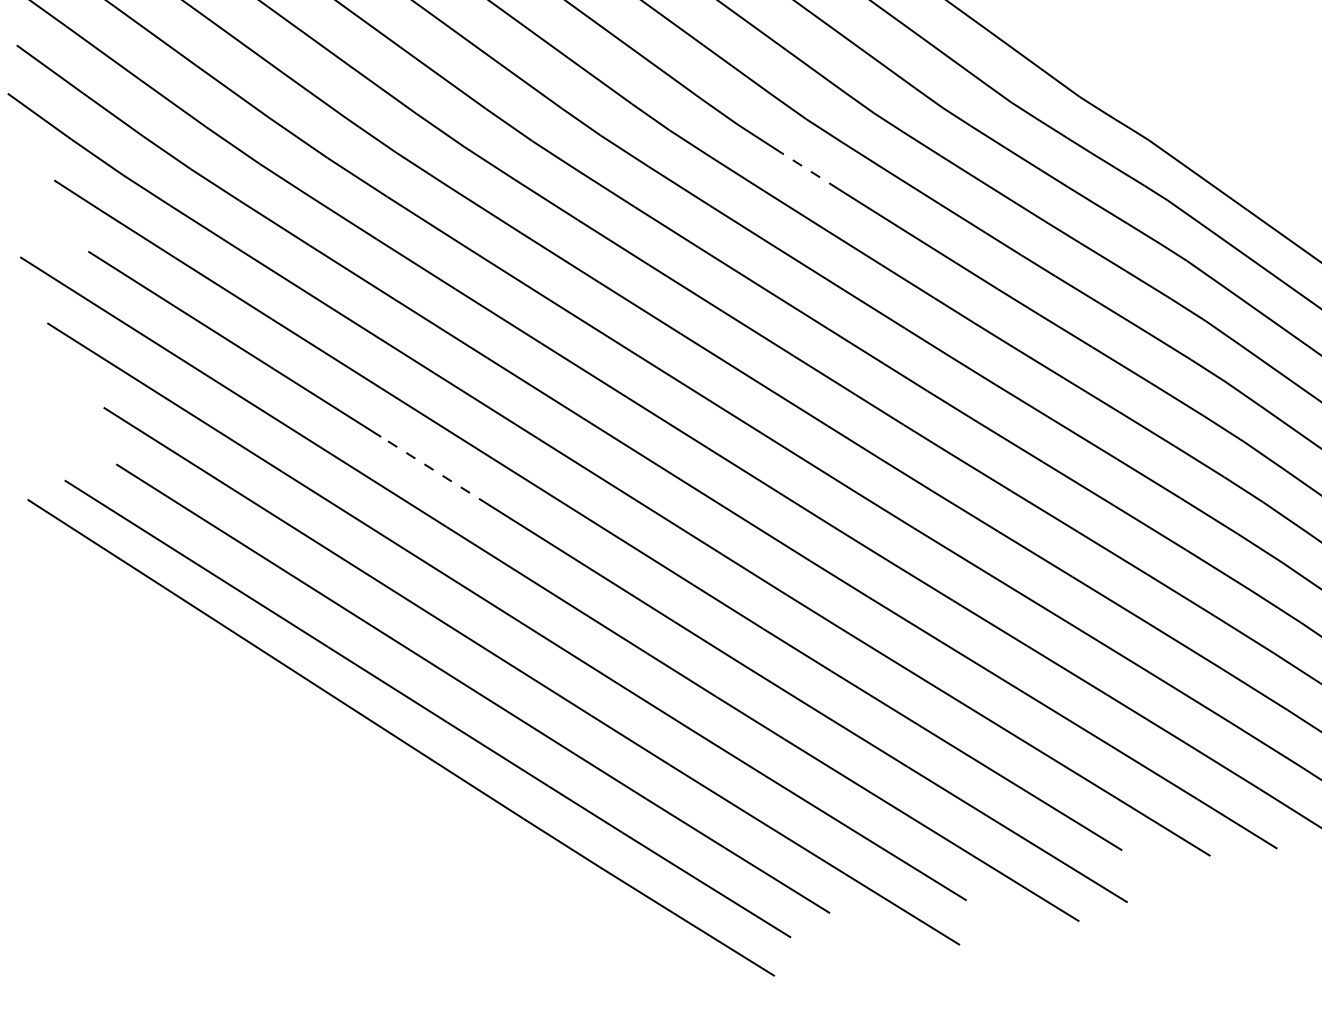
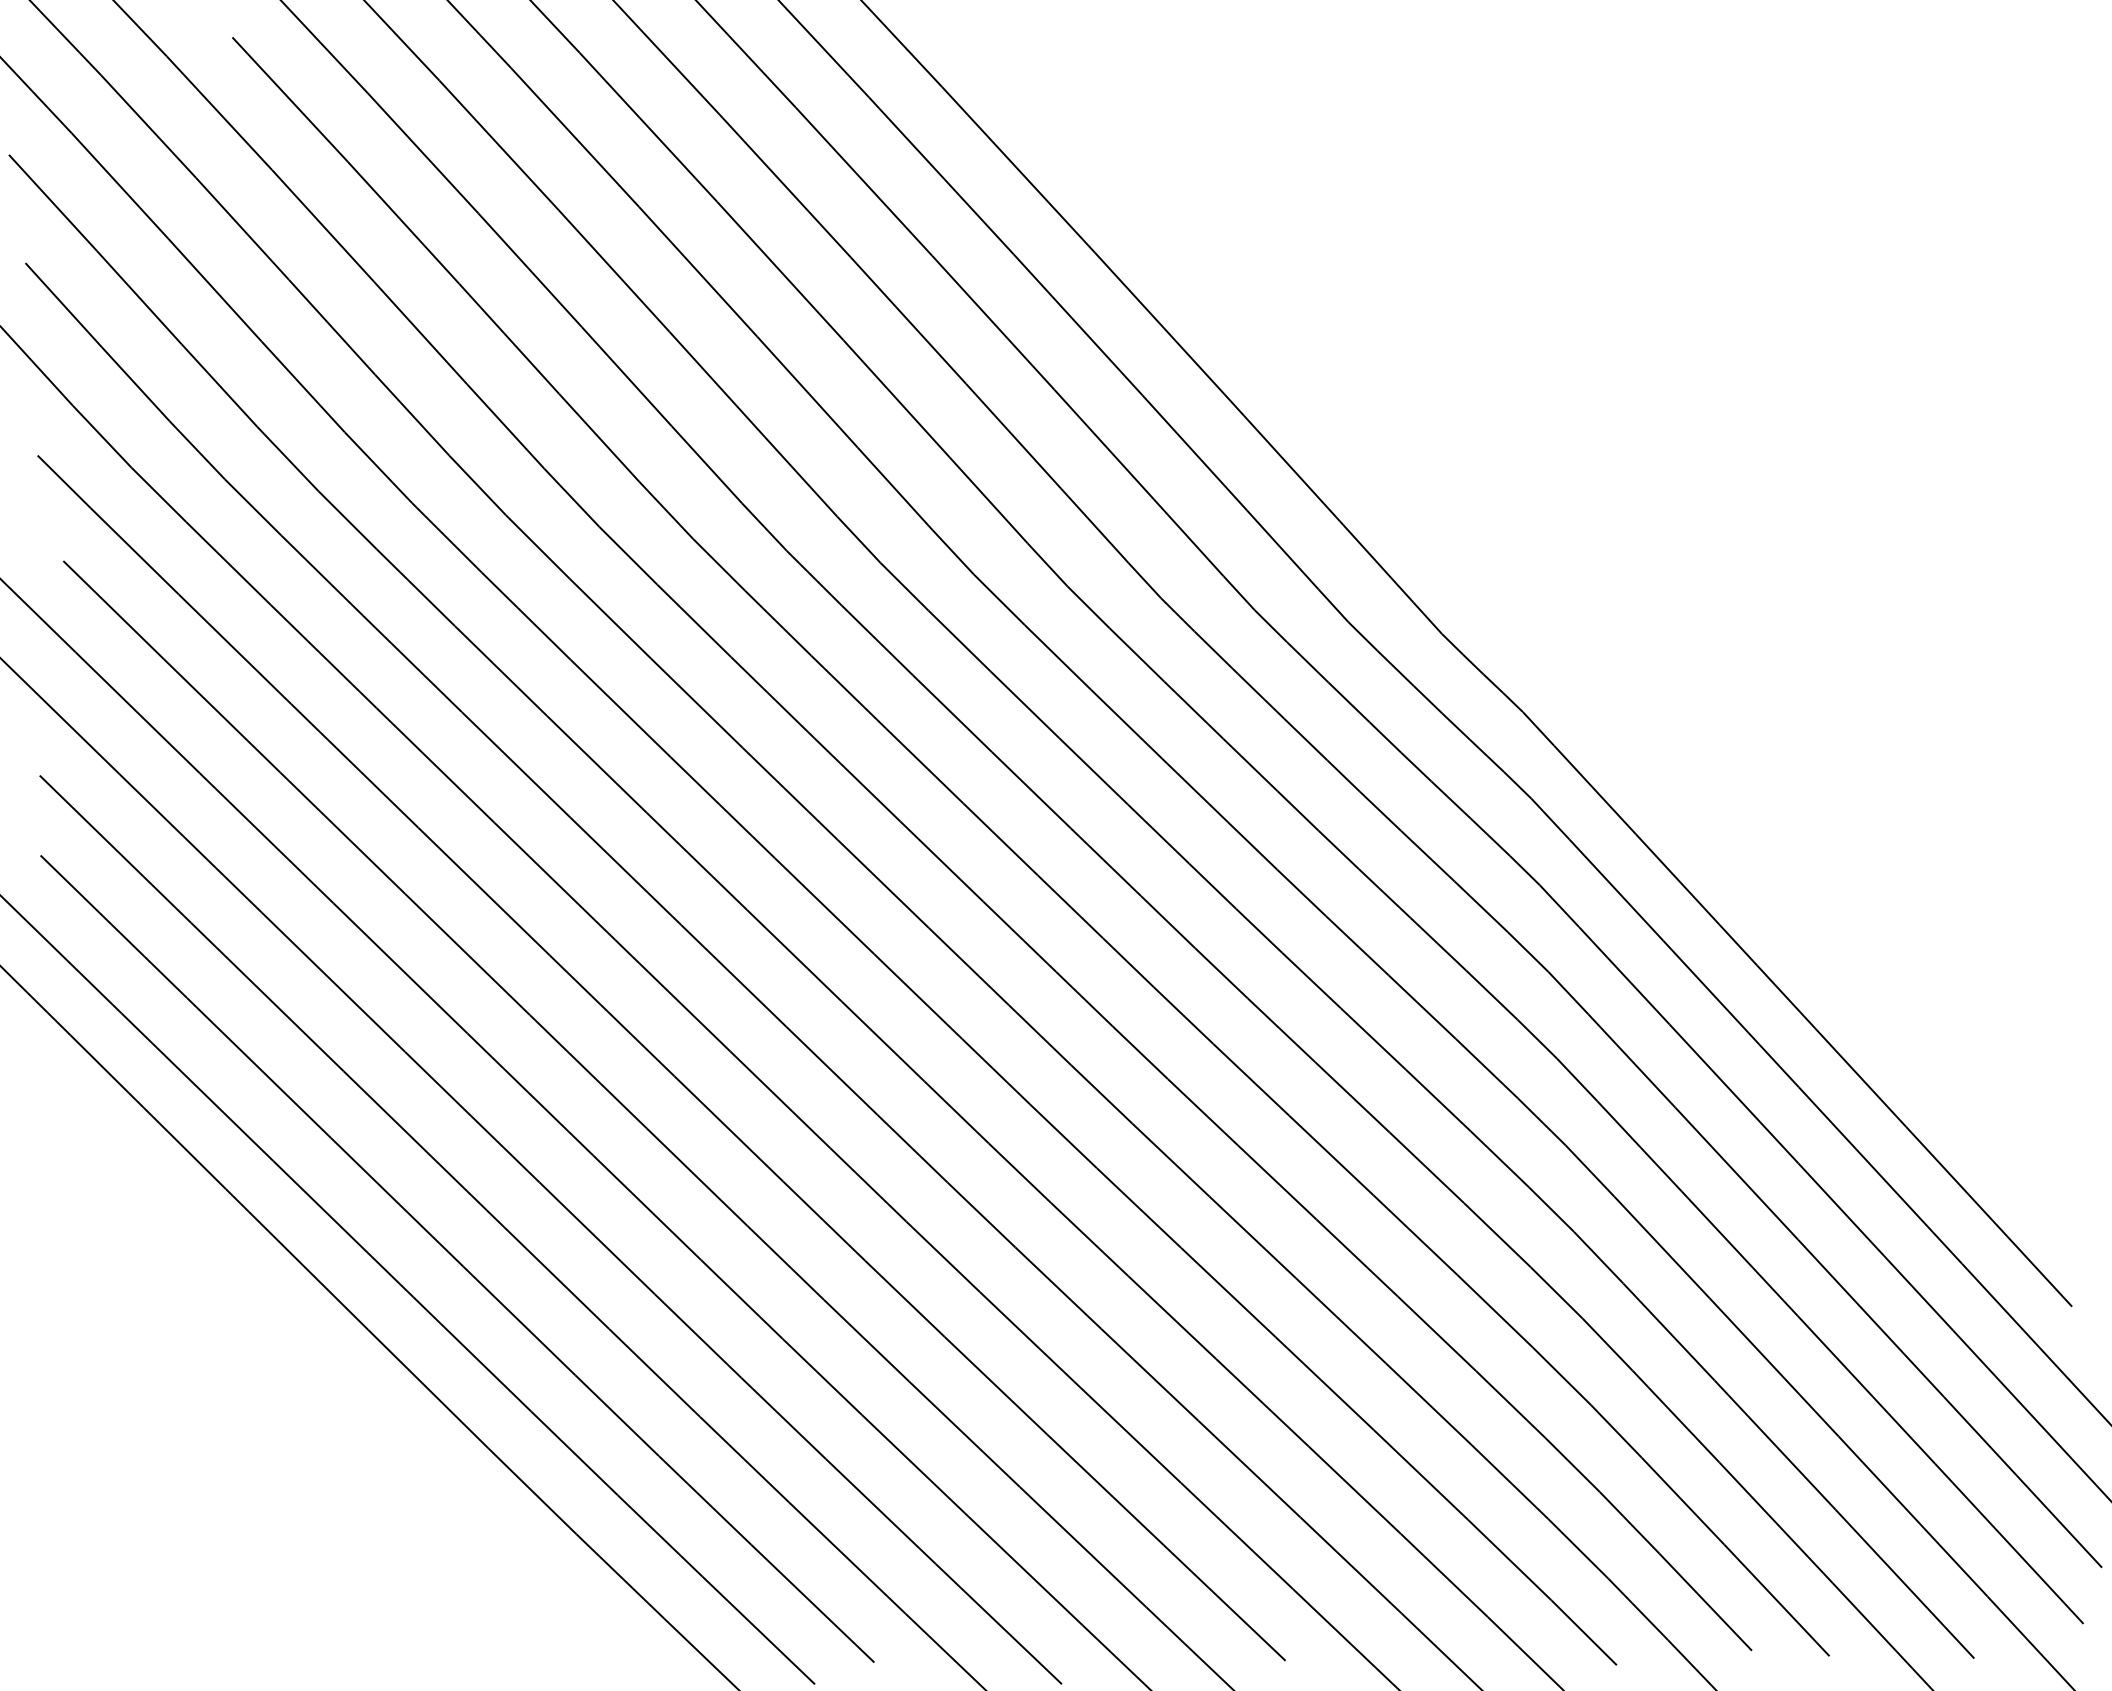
line: (809, 171) -> (1057, 657), dashed -> solid
line: (434, 470) -> (467, 954), dashed -> solid

